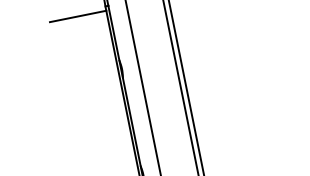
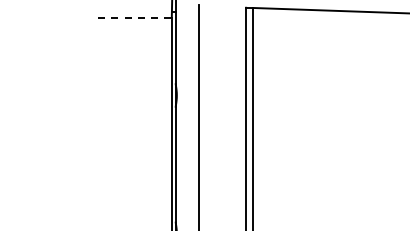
line: (77, 16) -> (134, 18), solid -> dashed

